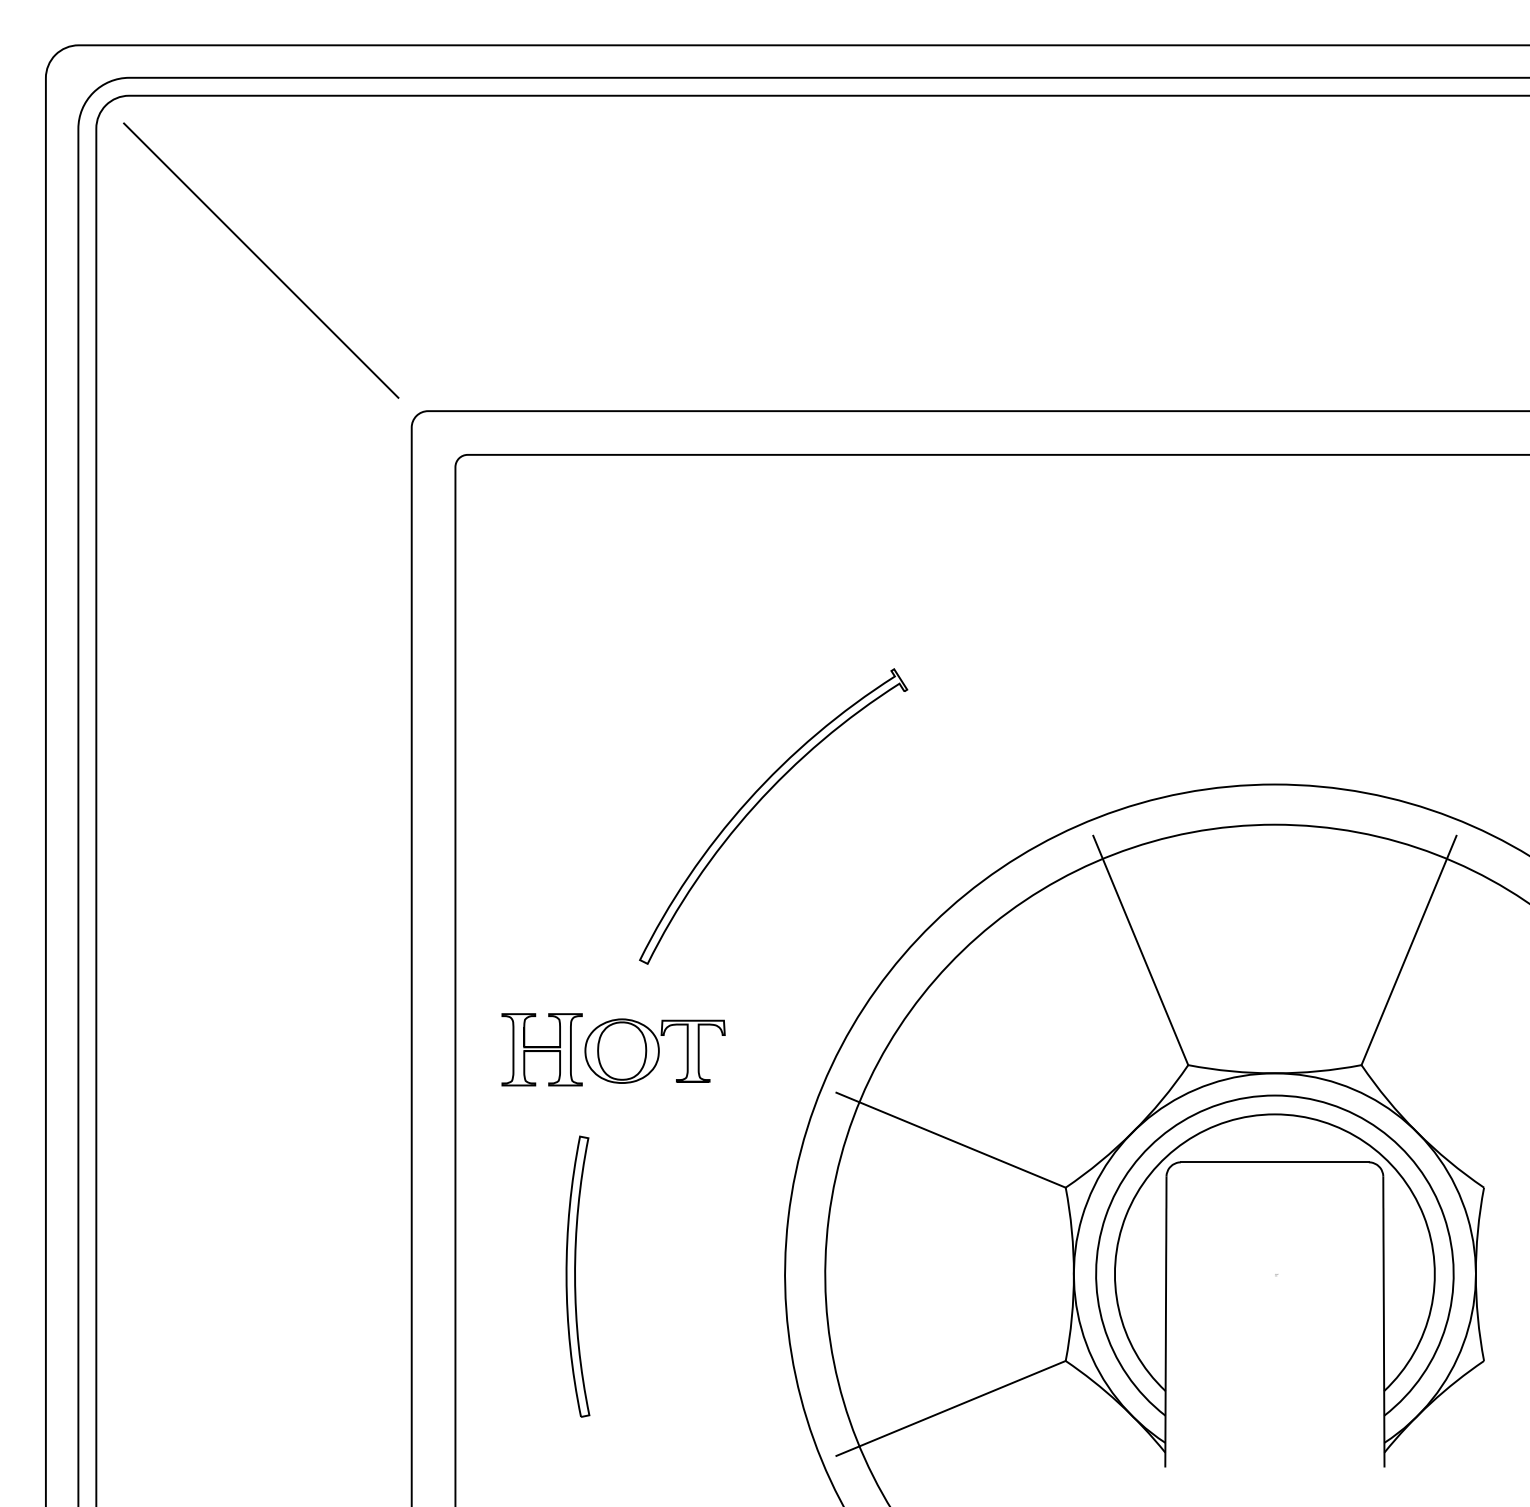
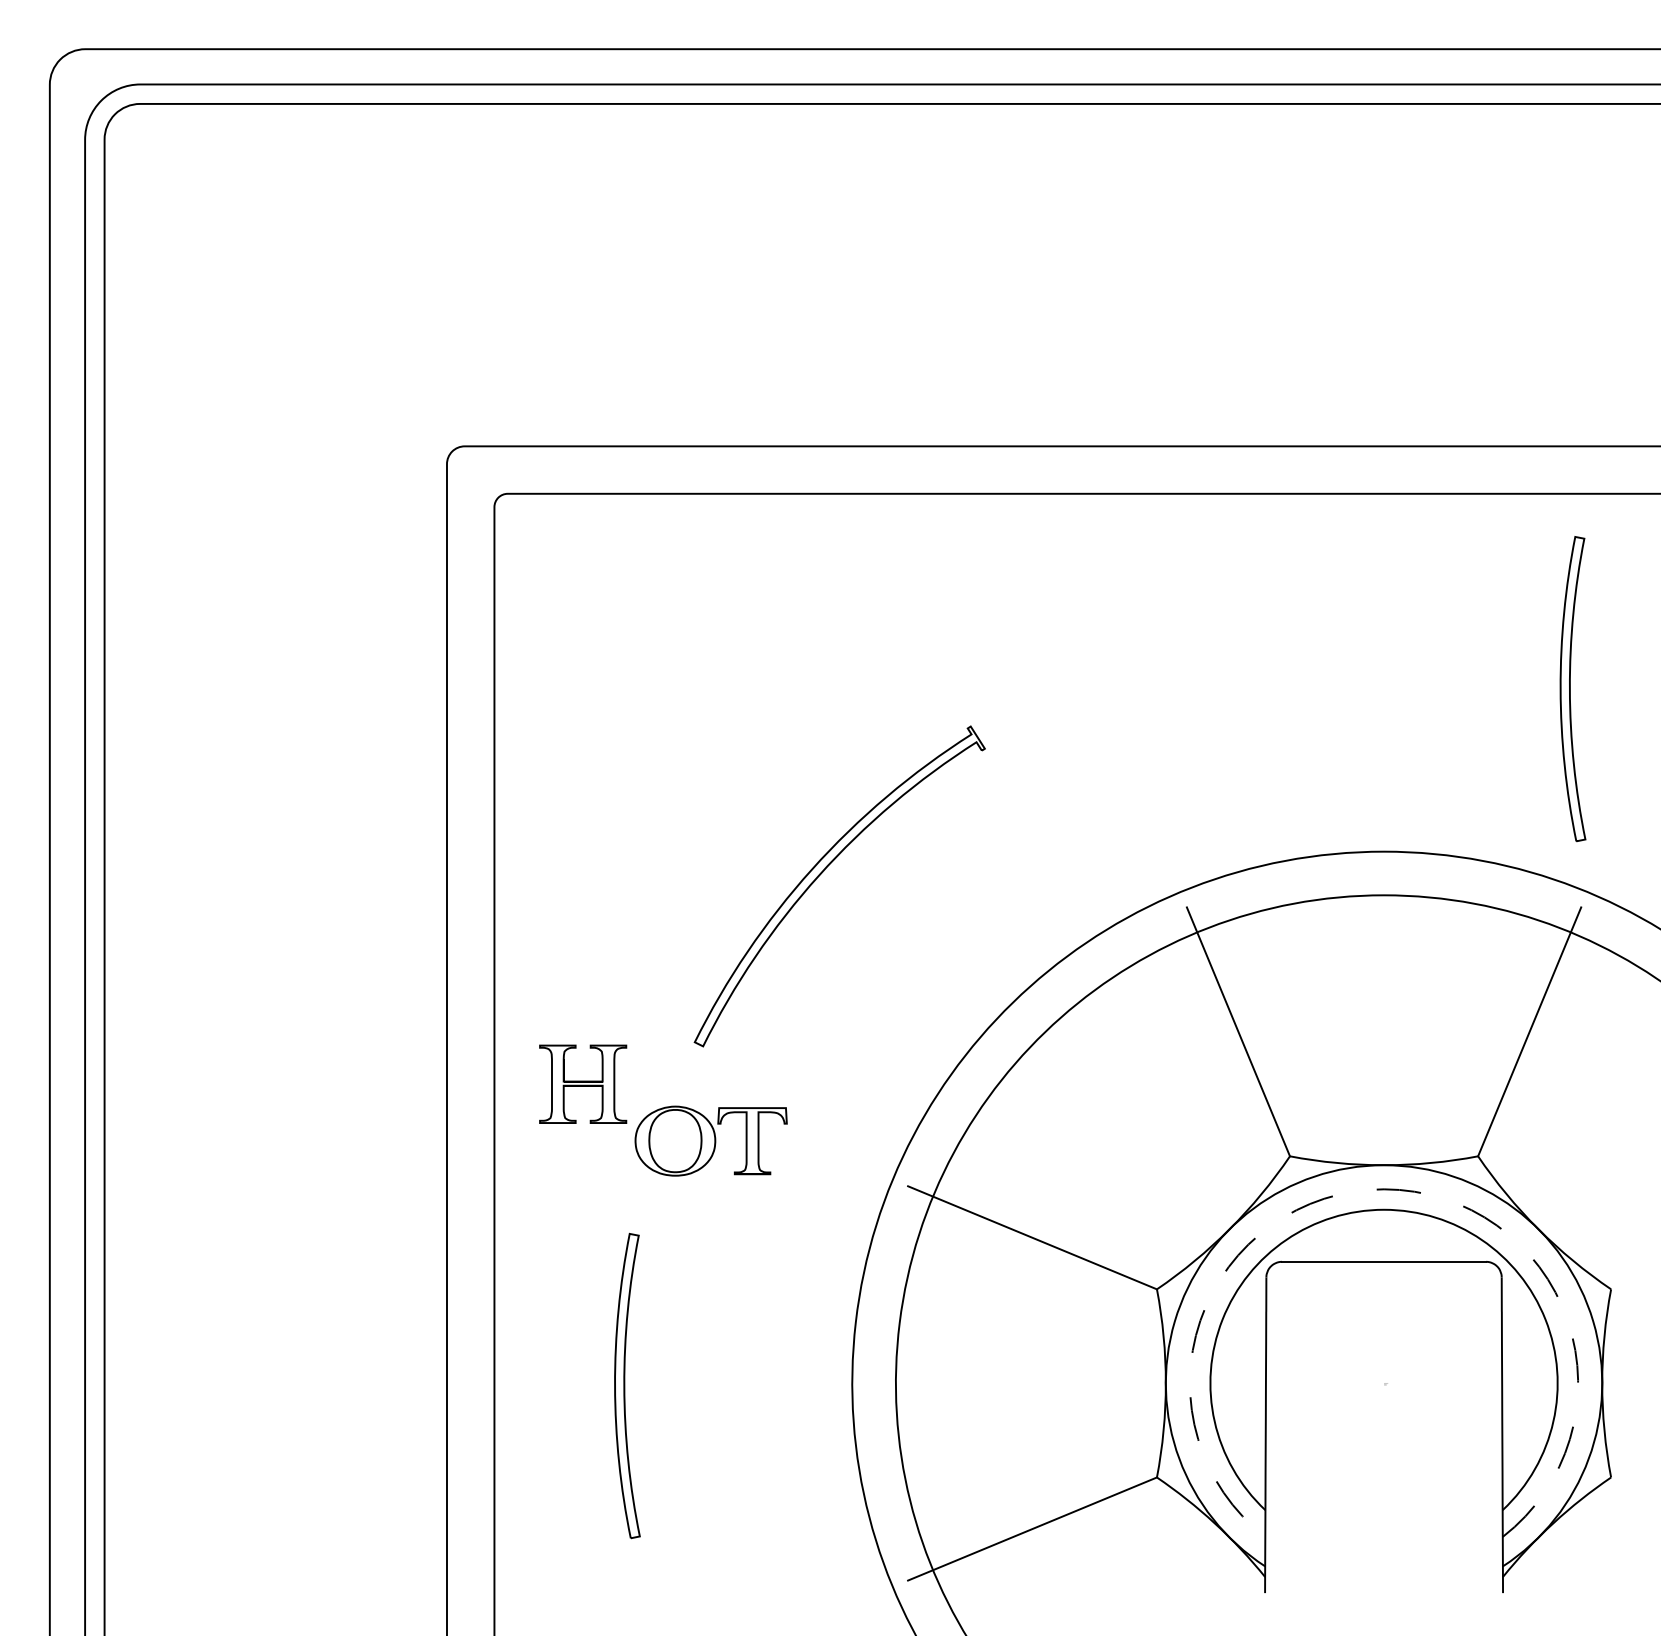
line: (261, 260) -> (283, 282), removed
part: (1448, 634) -> (1572, 688), added
part: (541, 1049) -> (582, 1083), moved
arc: (1274, 1095) -> (1383, 1189), solid -> dashed

